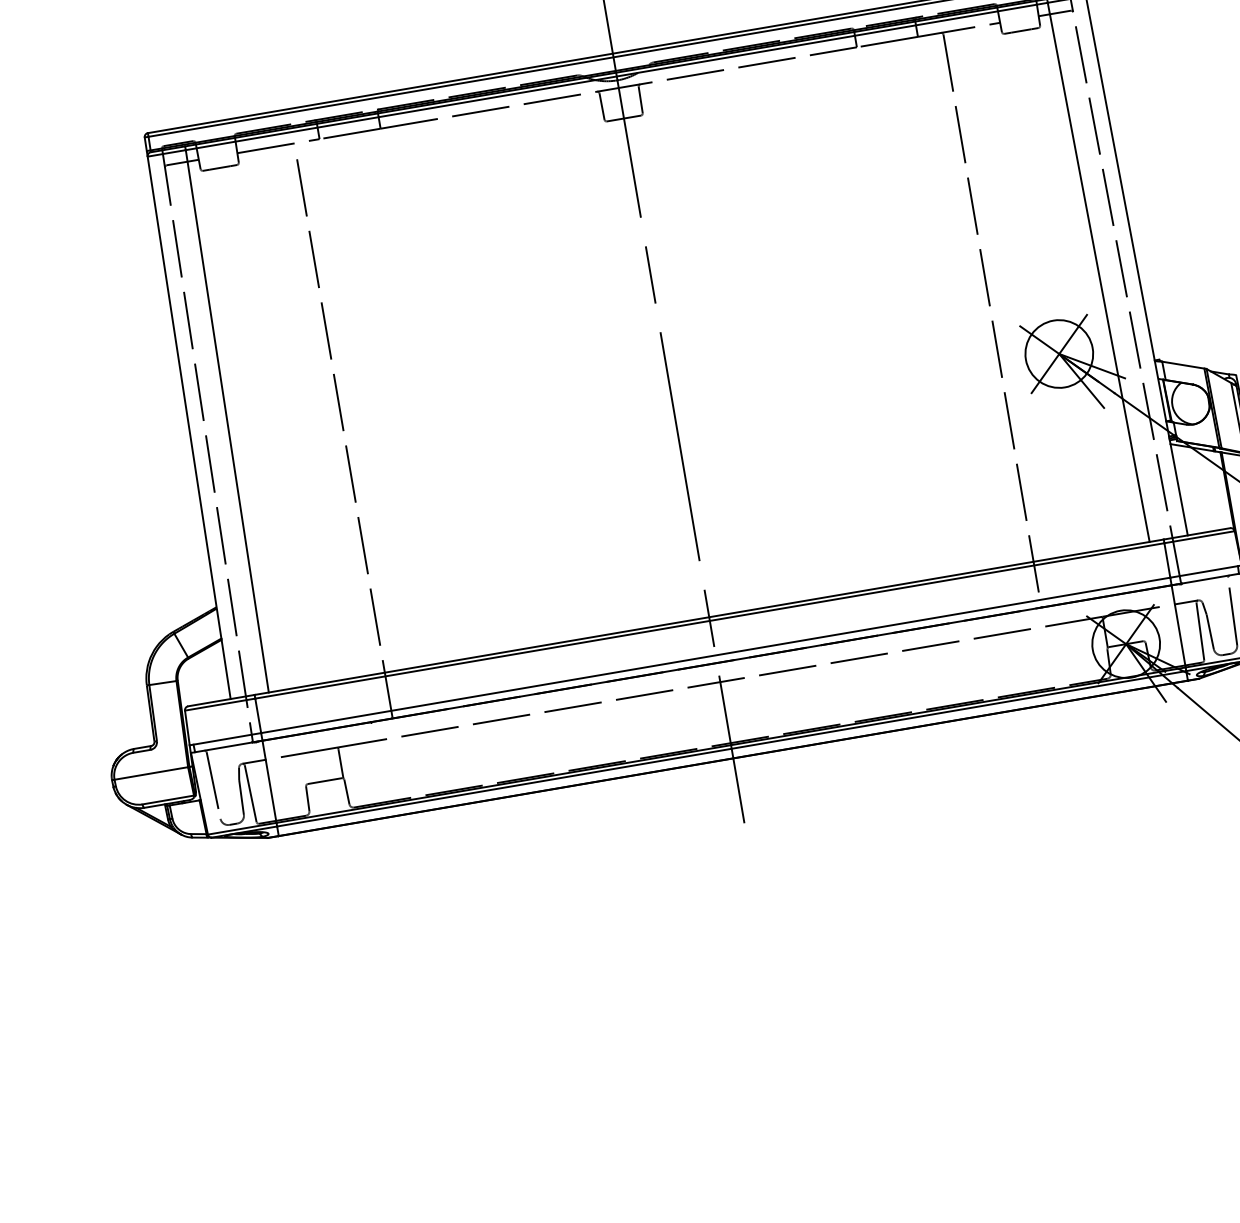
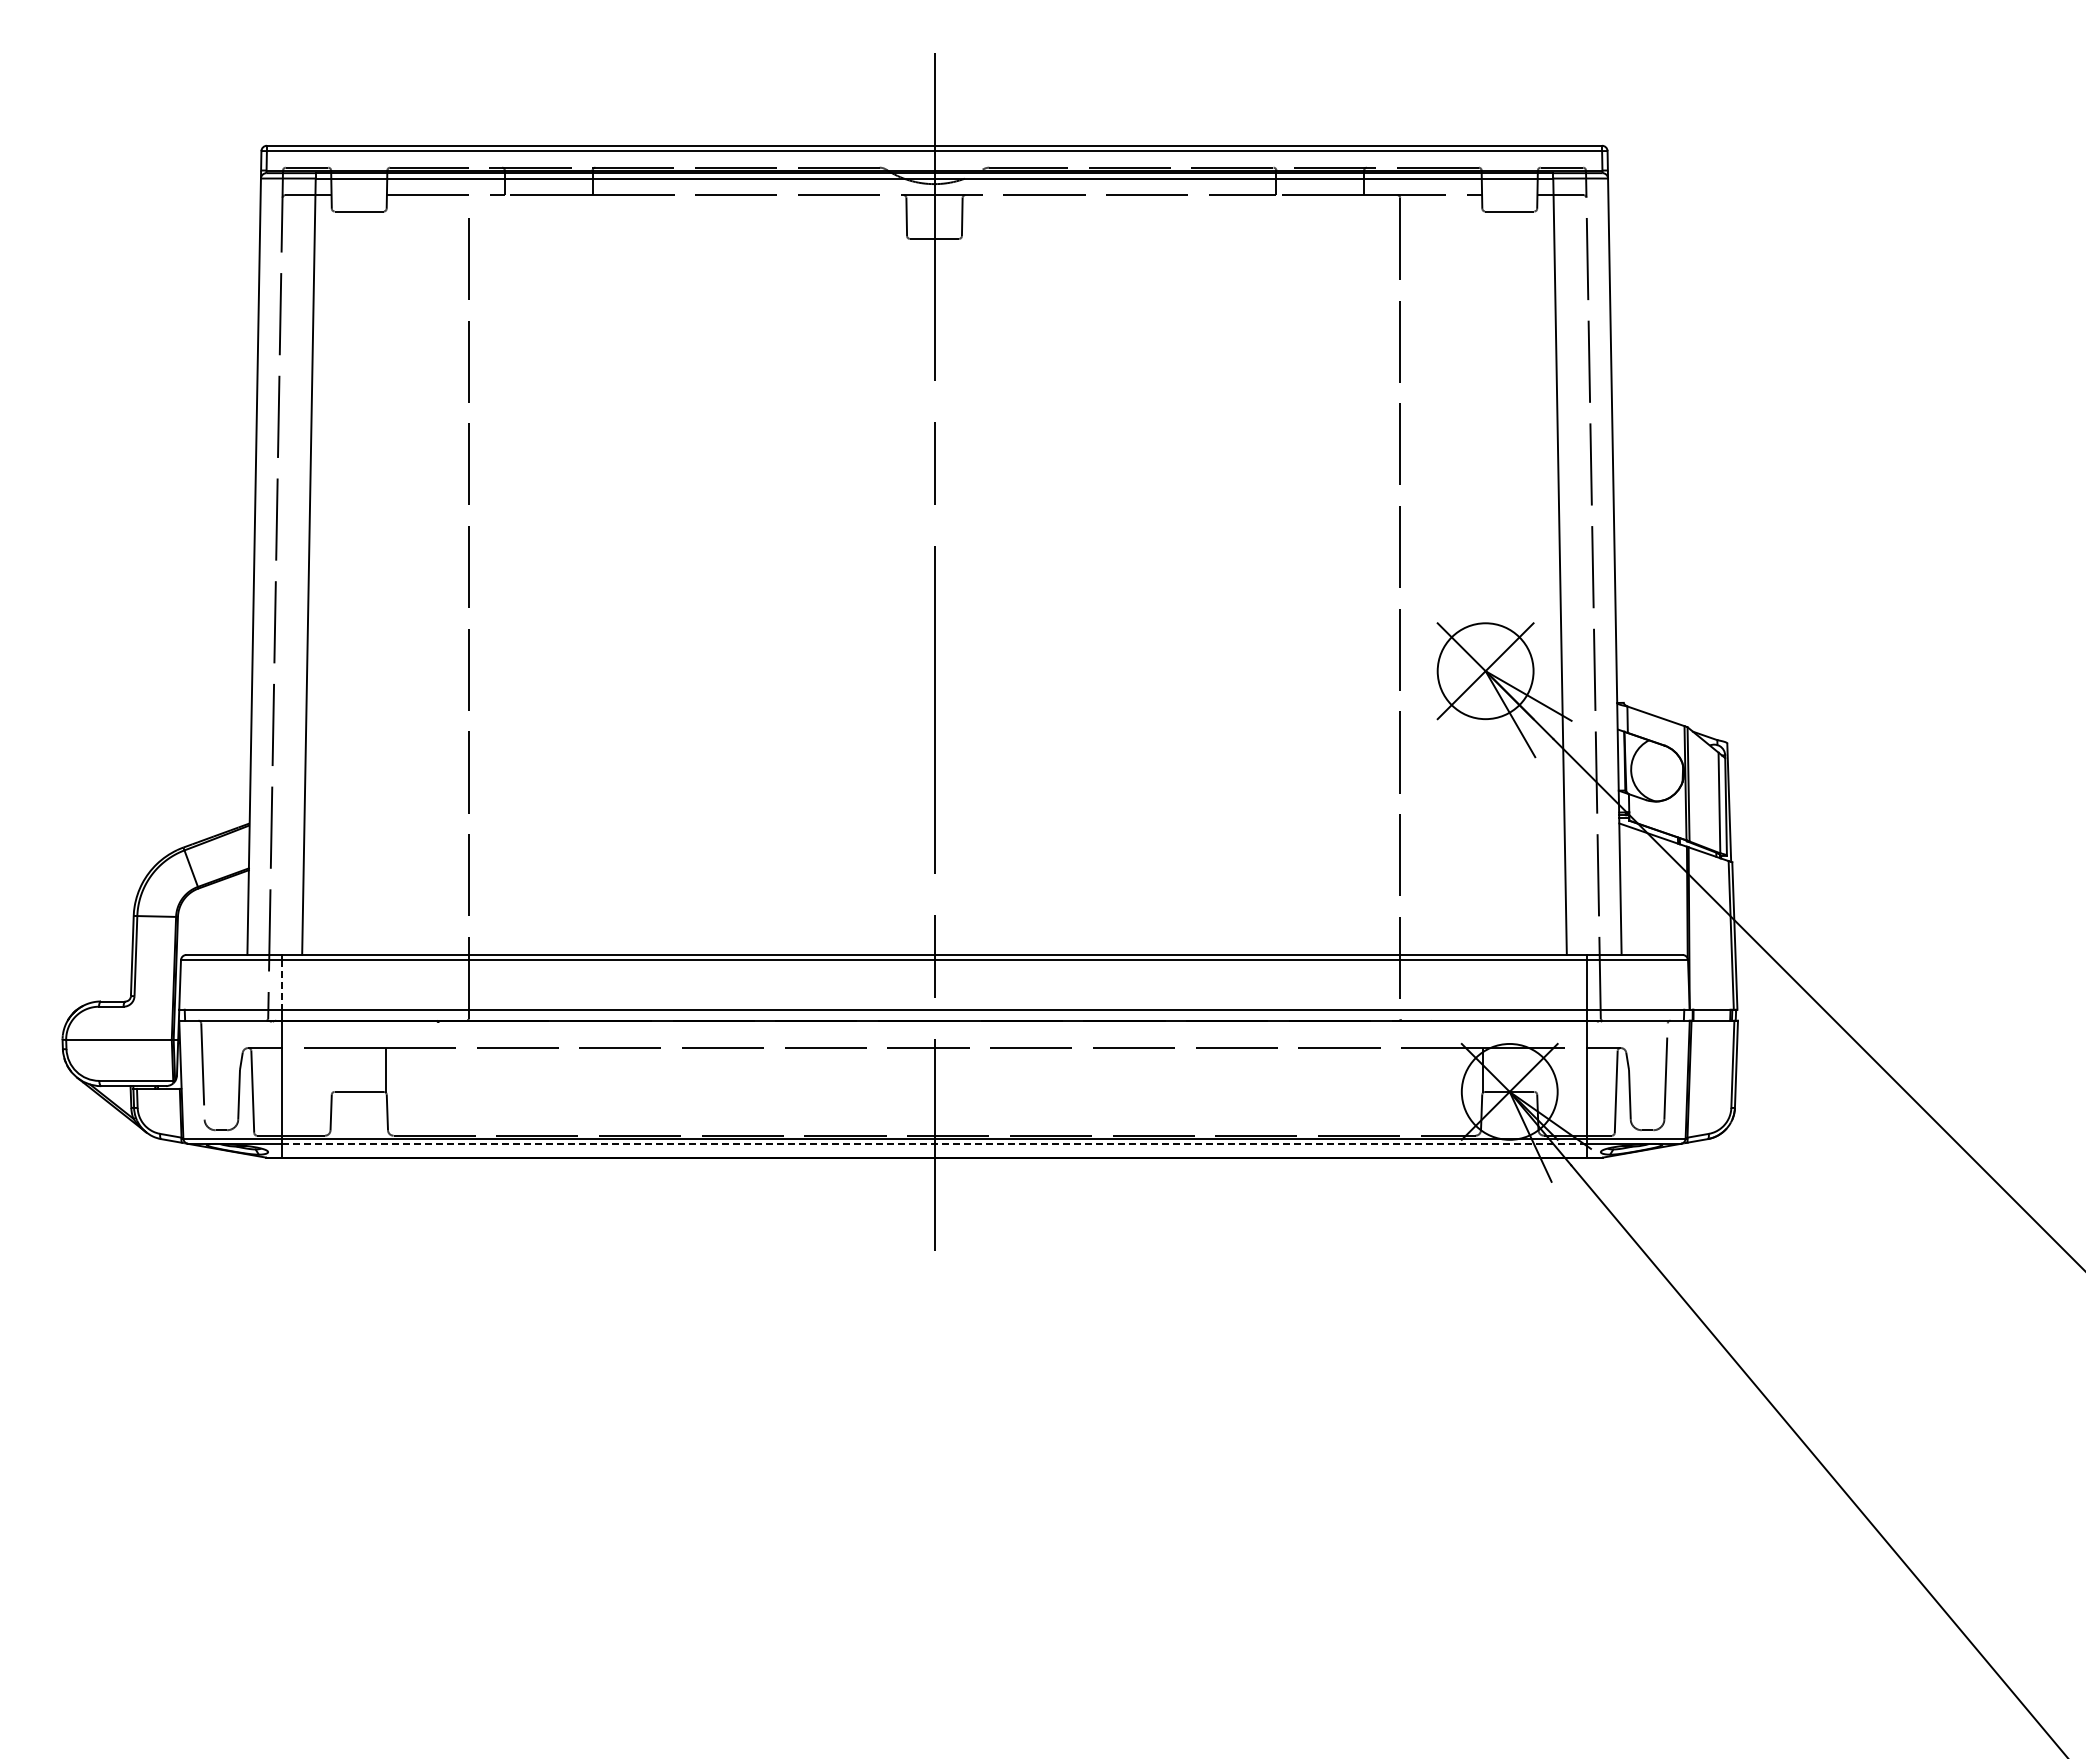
line: (257, 715) -> (281, 984), solid -> dashed
line: (731, 748) -> (934, 1143), solid -> dashed

